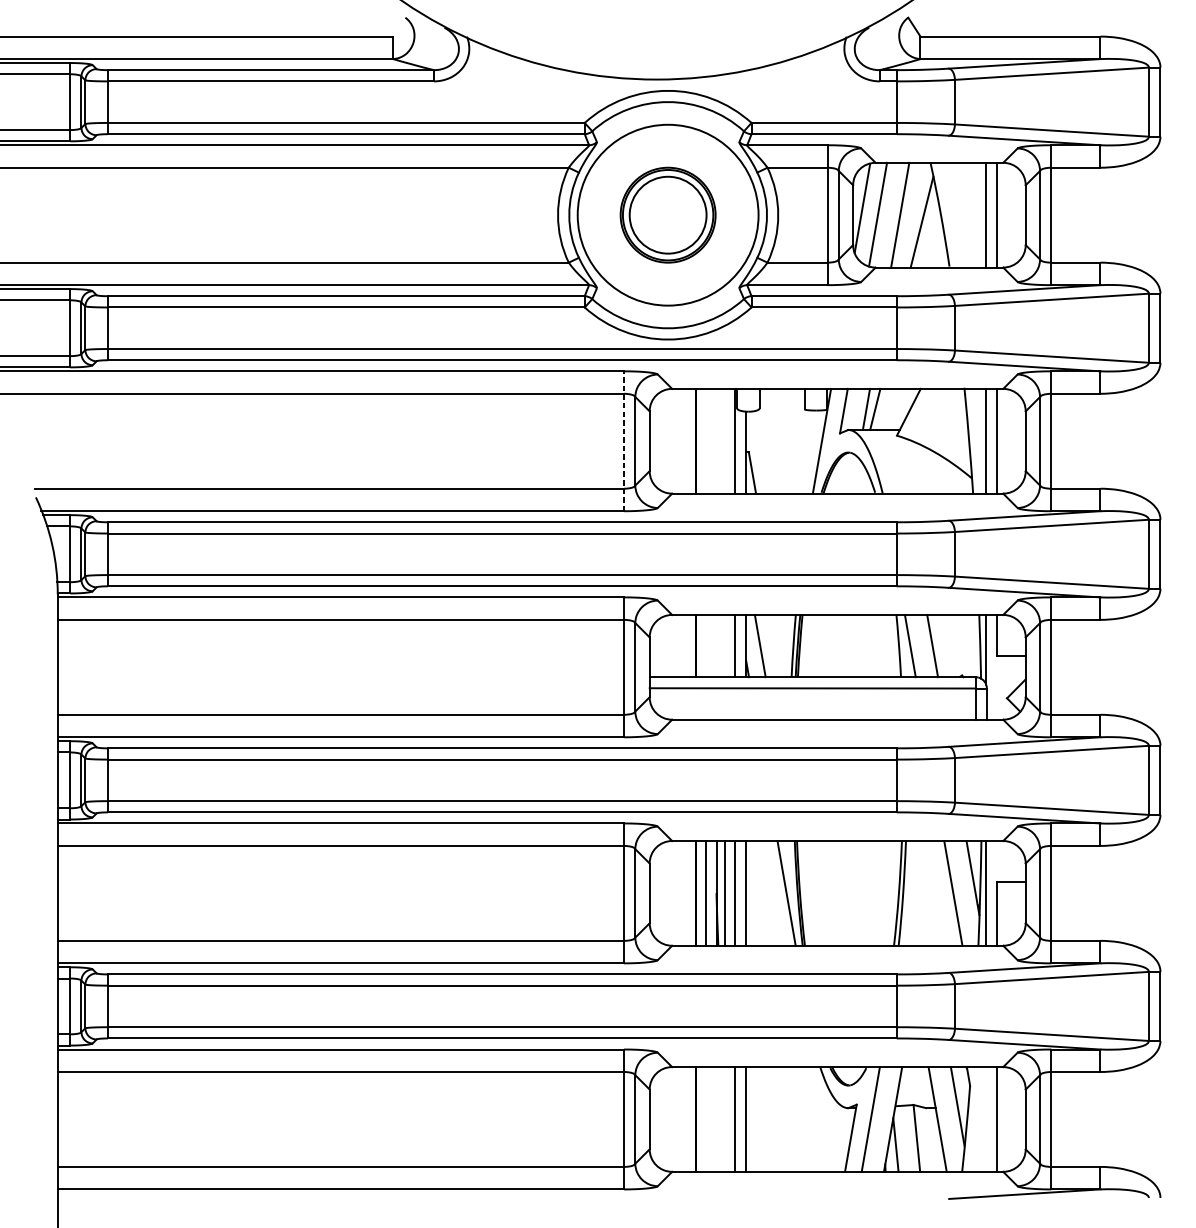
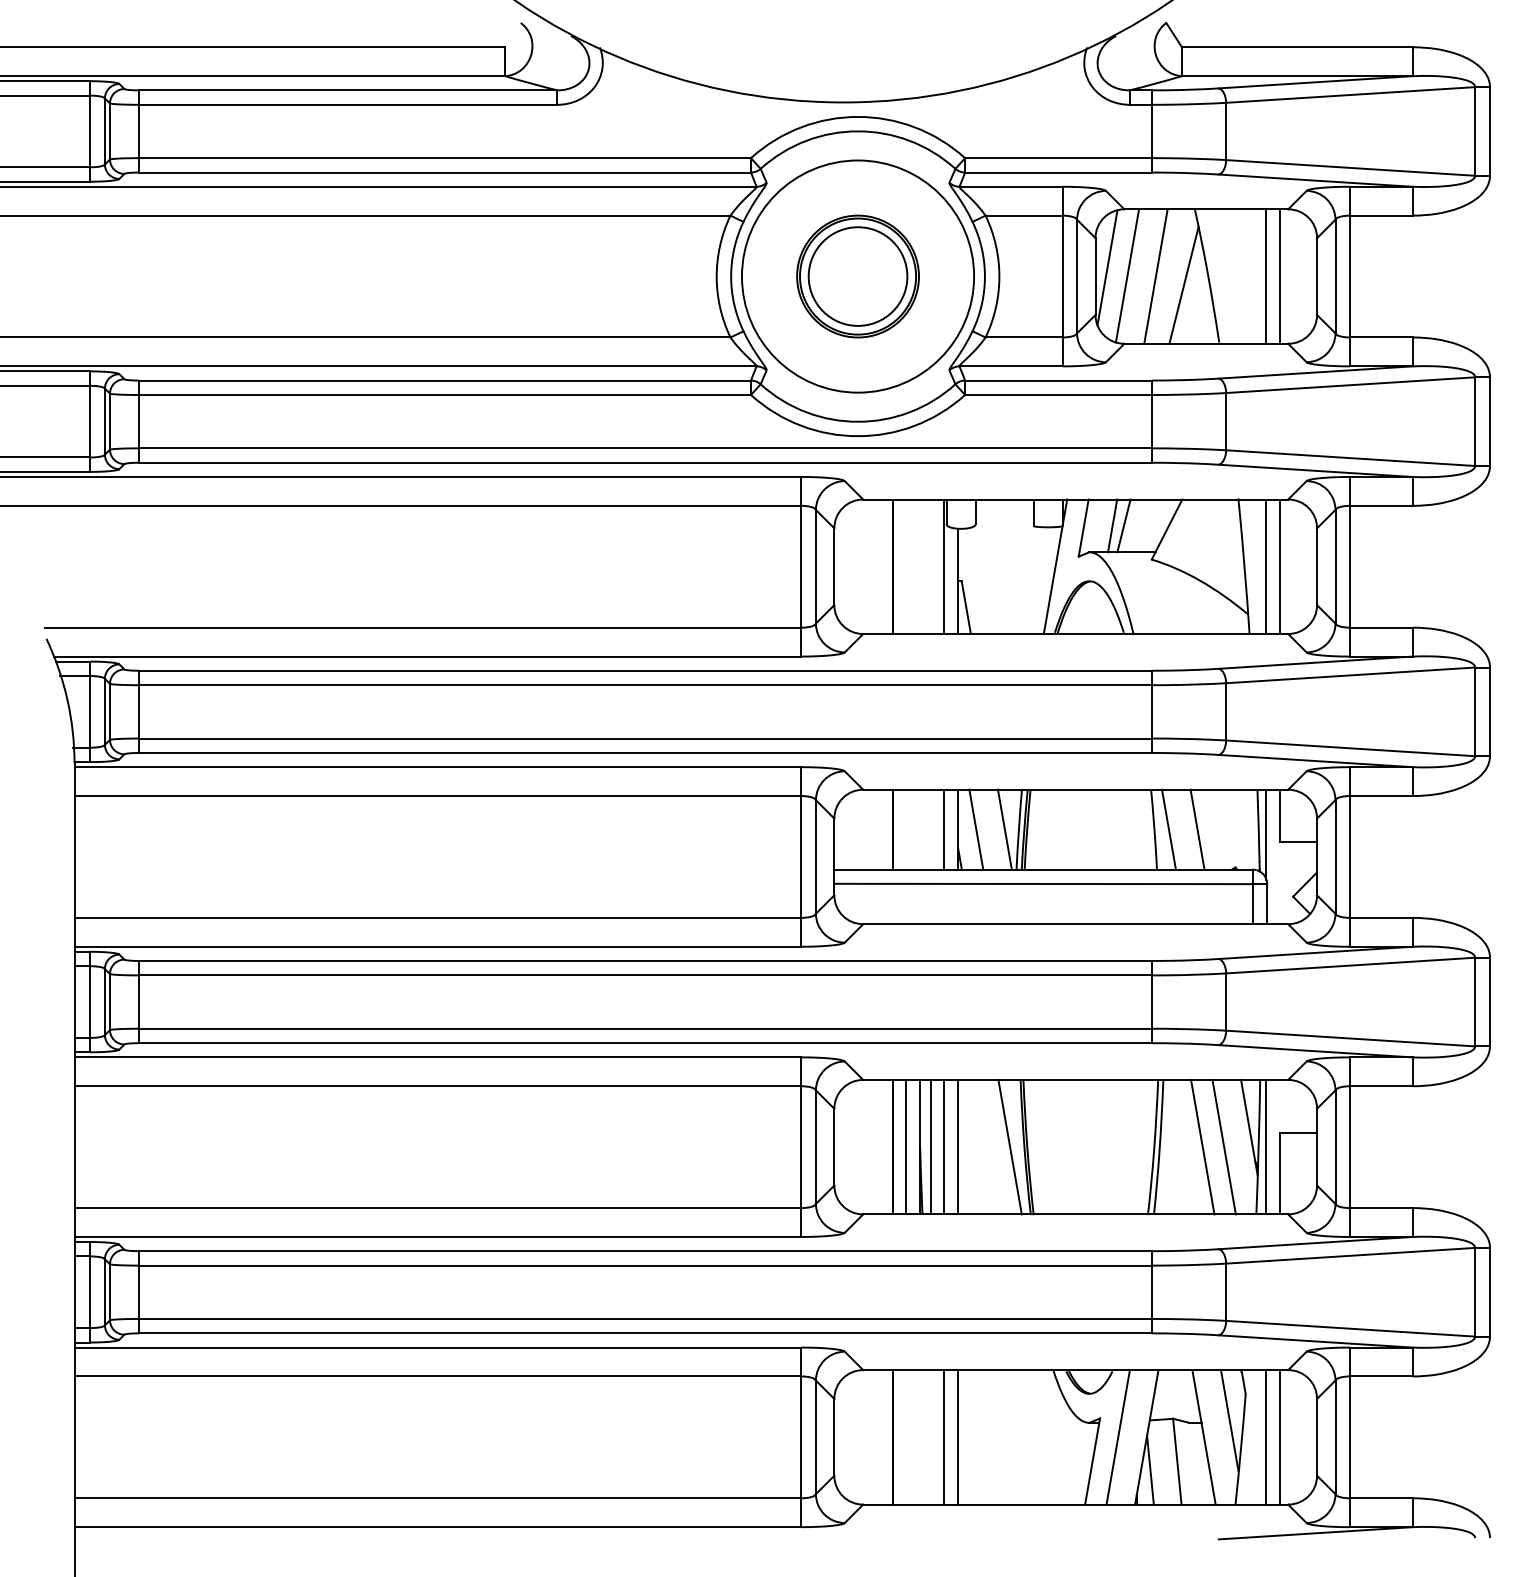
line: (624, 441) -> (801, 566), dashed -> solid
line: (782, 645) -> (1004, 829), added
line: (936, 892) -> (1202, 1146), added
line: (985, 1119) -> (1265, 1437), added

